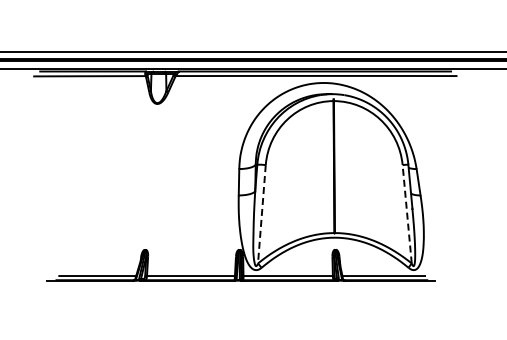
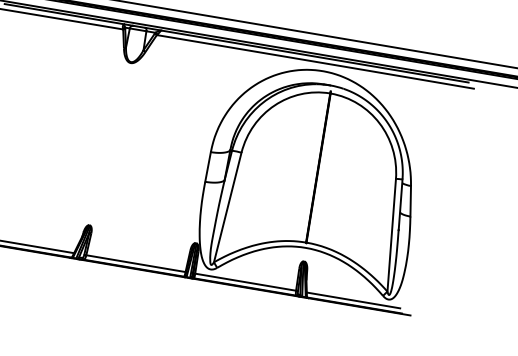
line: (407, 213) -> (392, 234), dashed -> solid
line: (261, 214) -> (227, 207), dashed -> solid

